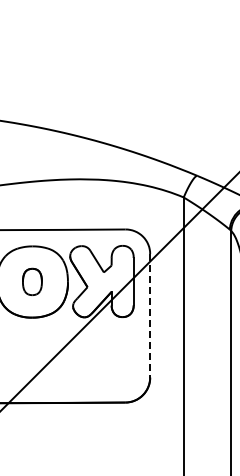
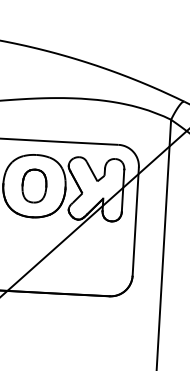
part: (32, 281) -> (34, 185), size x1.43
line: (150, 315) -> (136, 221), dashed -> solid

